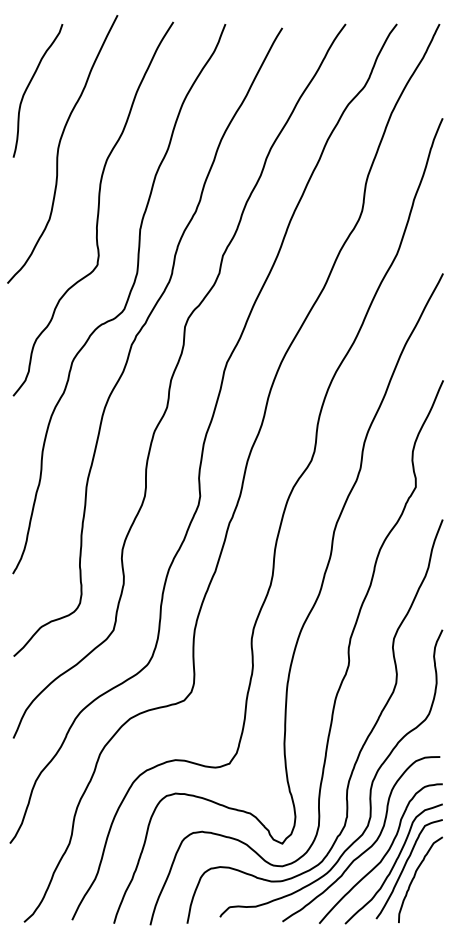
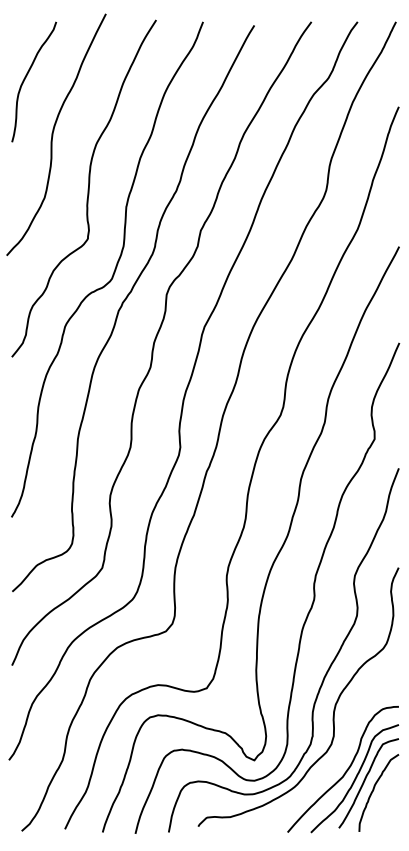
curve: (369, 846) -> (332, 762), removed

